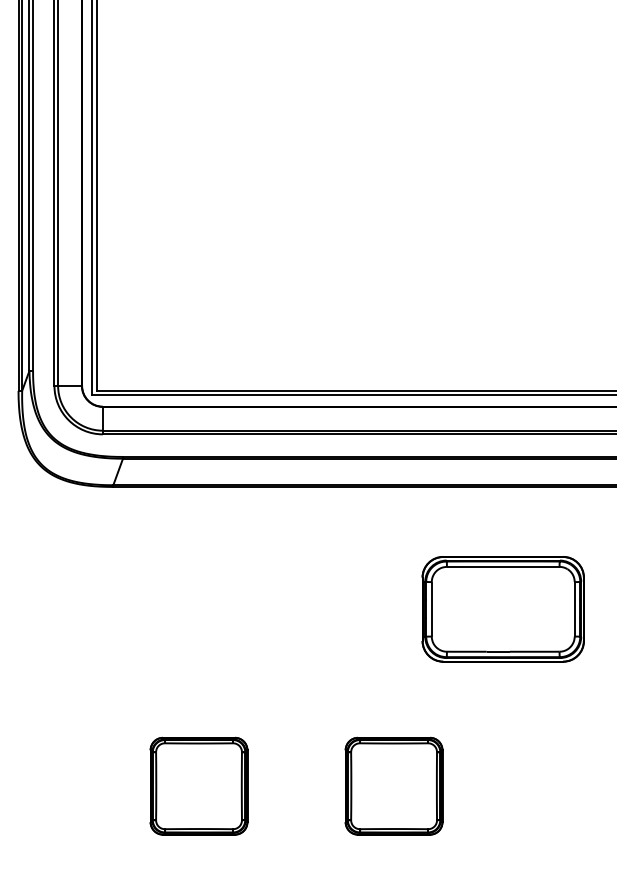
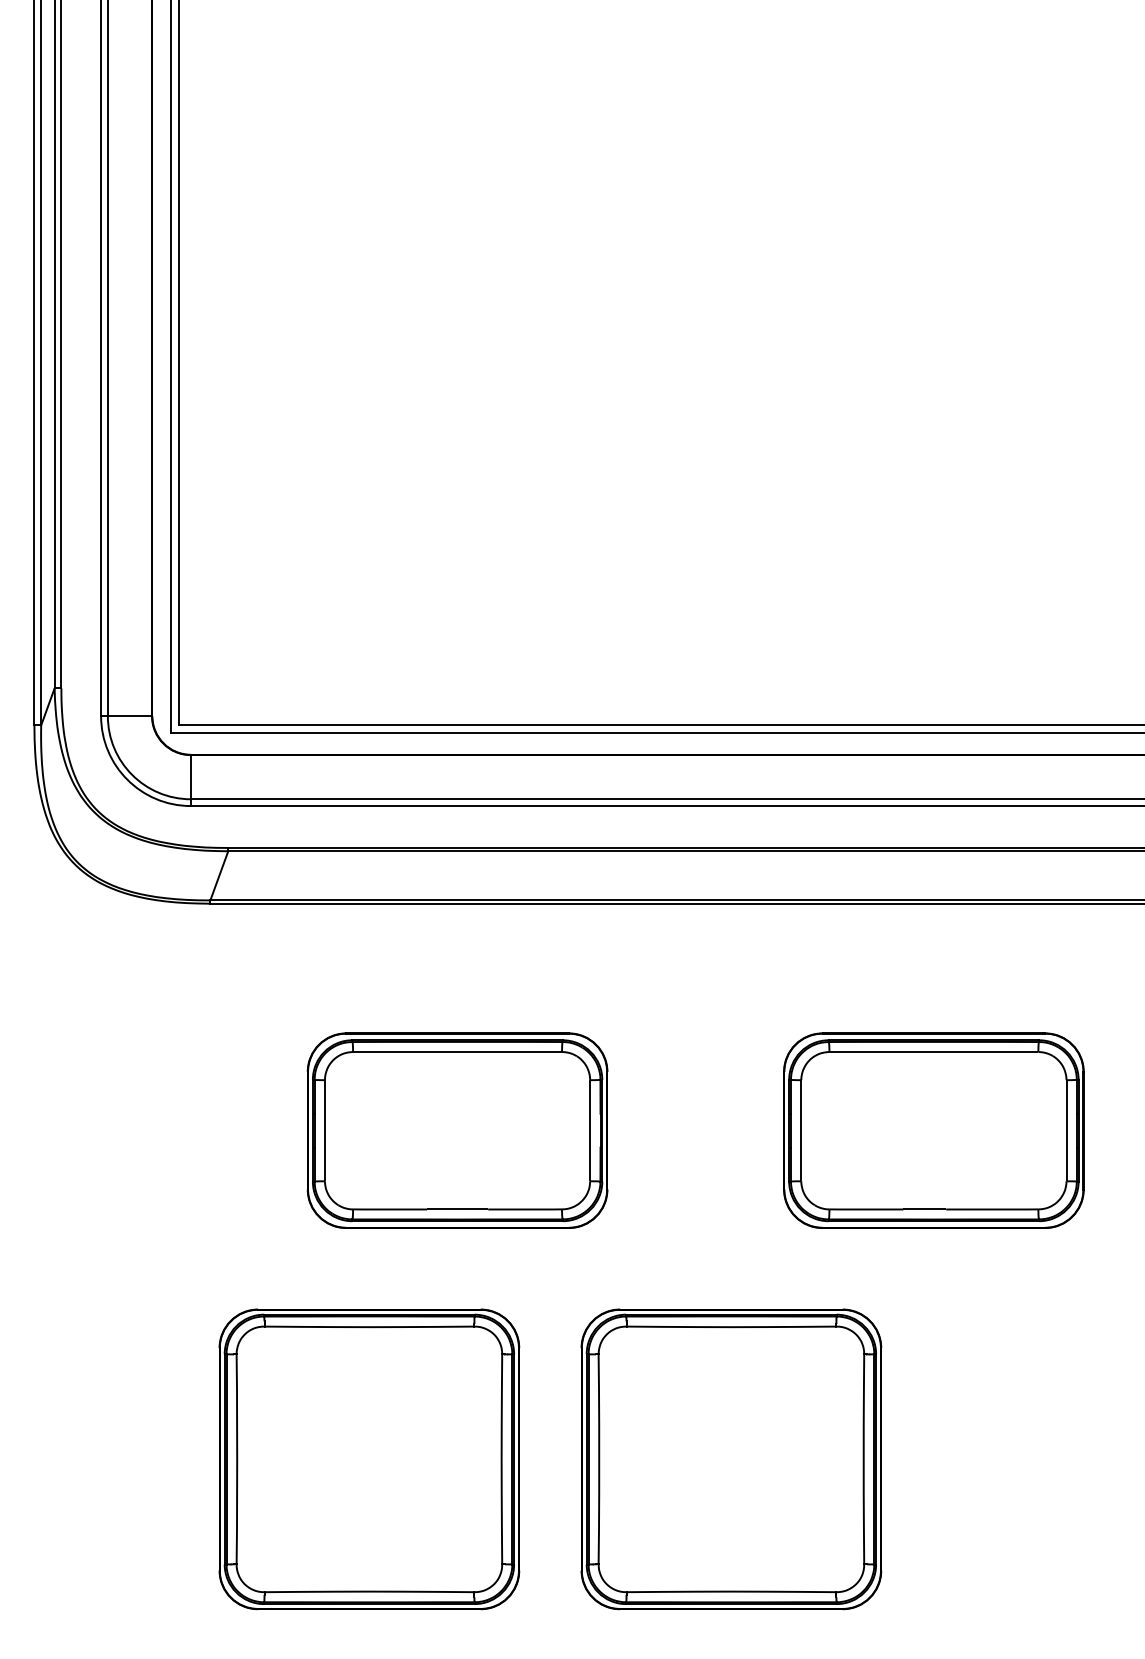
part: (246, 609) -> (457, 1131), added
part: (198, 785) -> (368, 1457), size x1.67
part: (393, 785) -> (730, 1457), size x1.67

